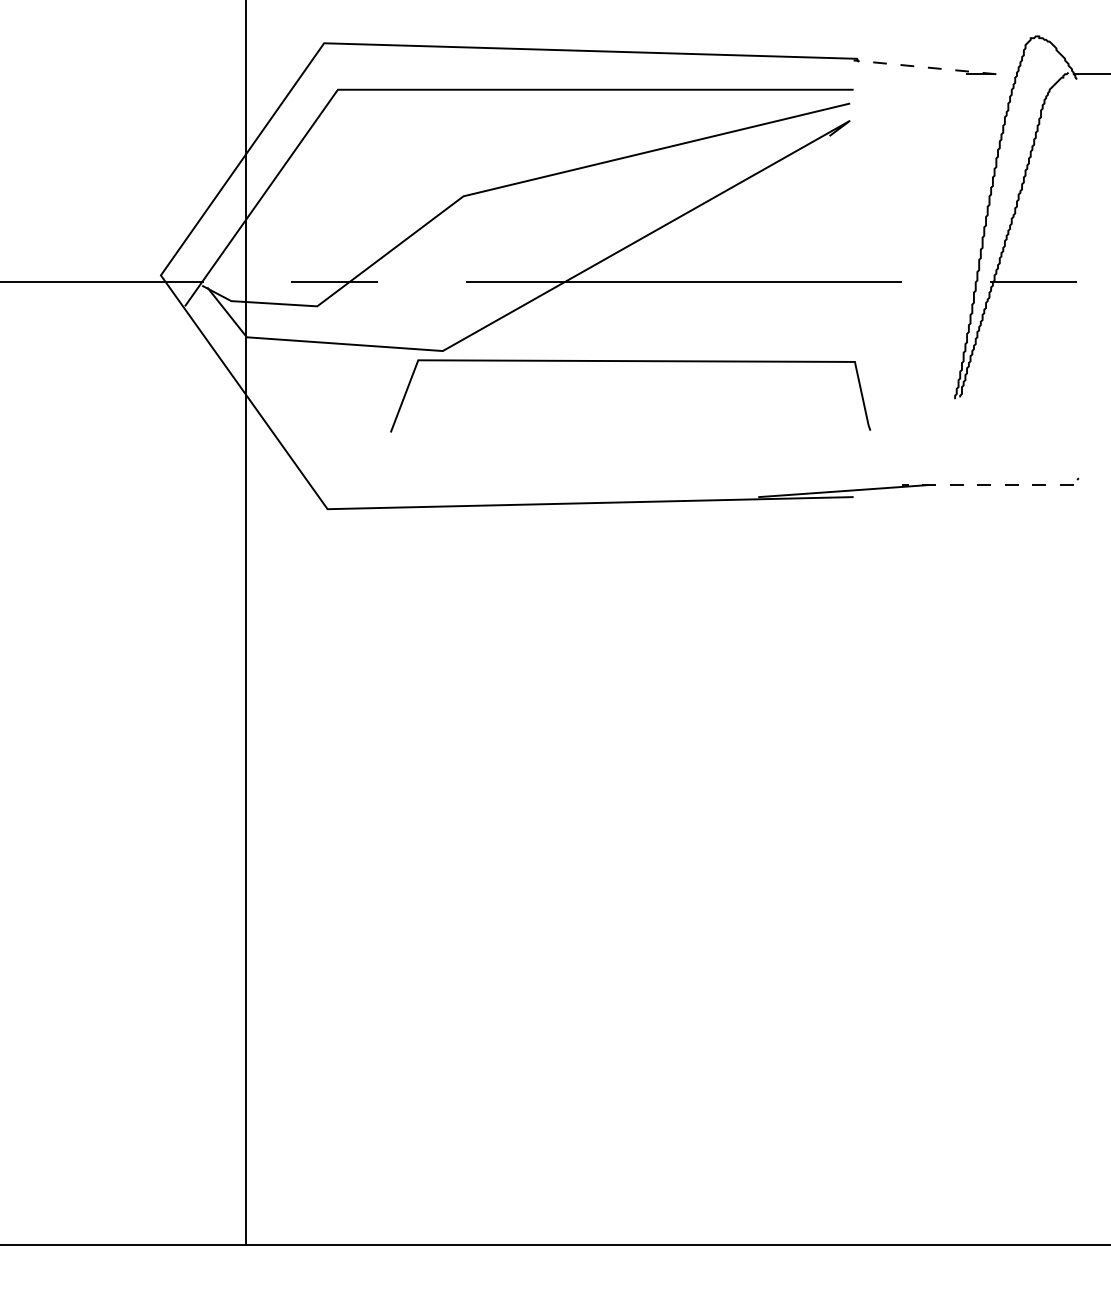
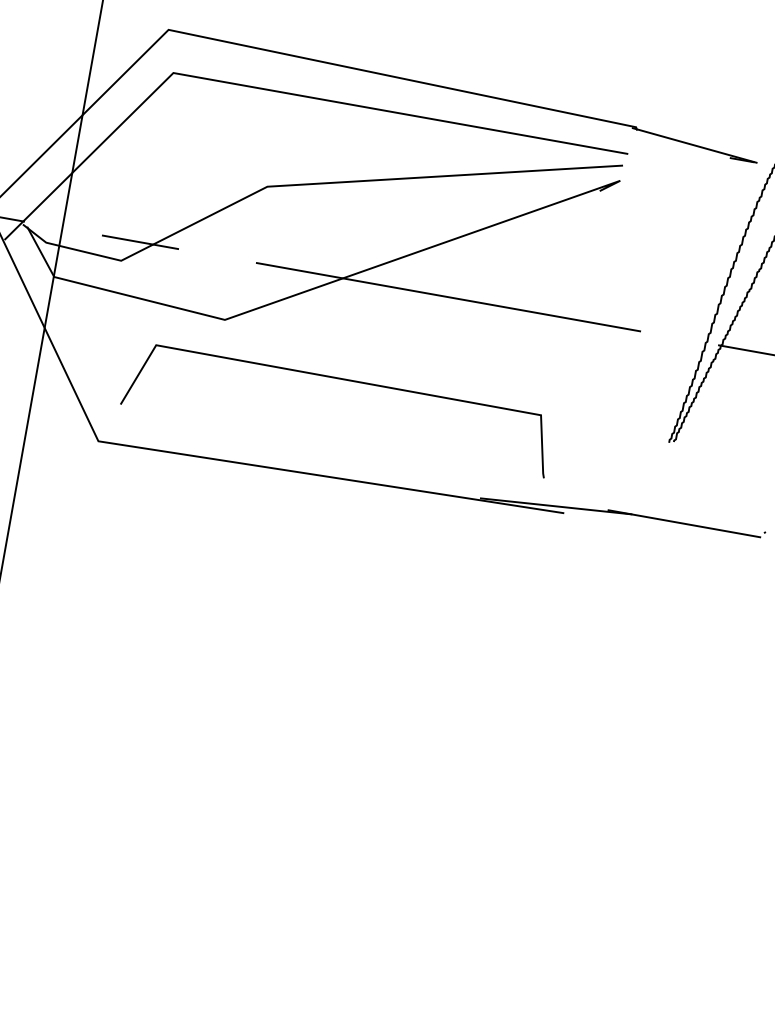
line: (924, 67) -> (694, 145), dashed -> solid
line: (630, 361) -> (343, 379), moved
line: (987, 485) -> (684, 524), dashed -> solid

